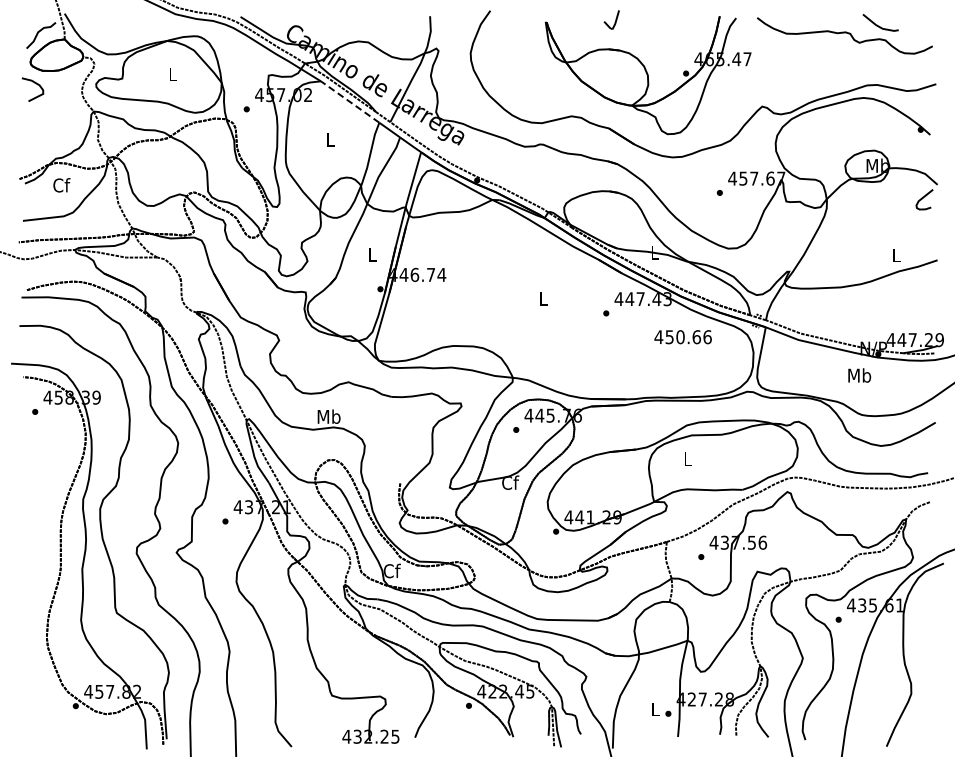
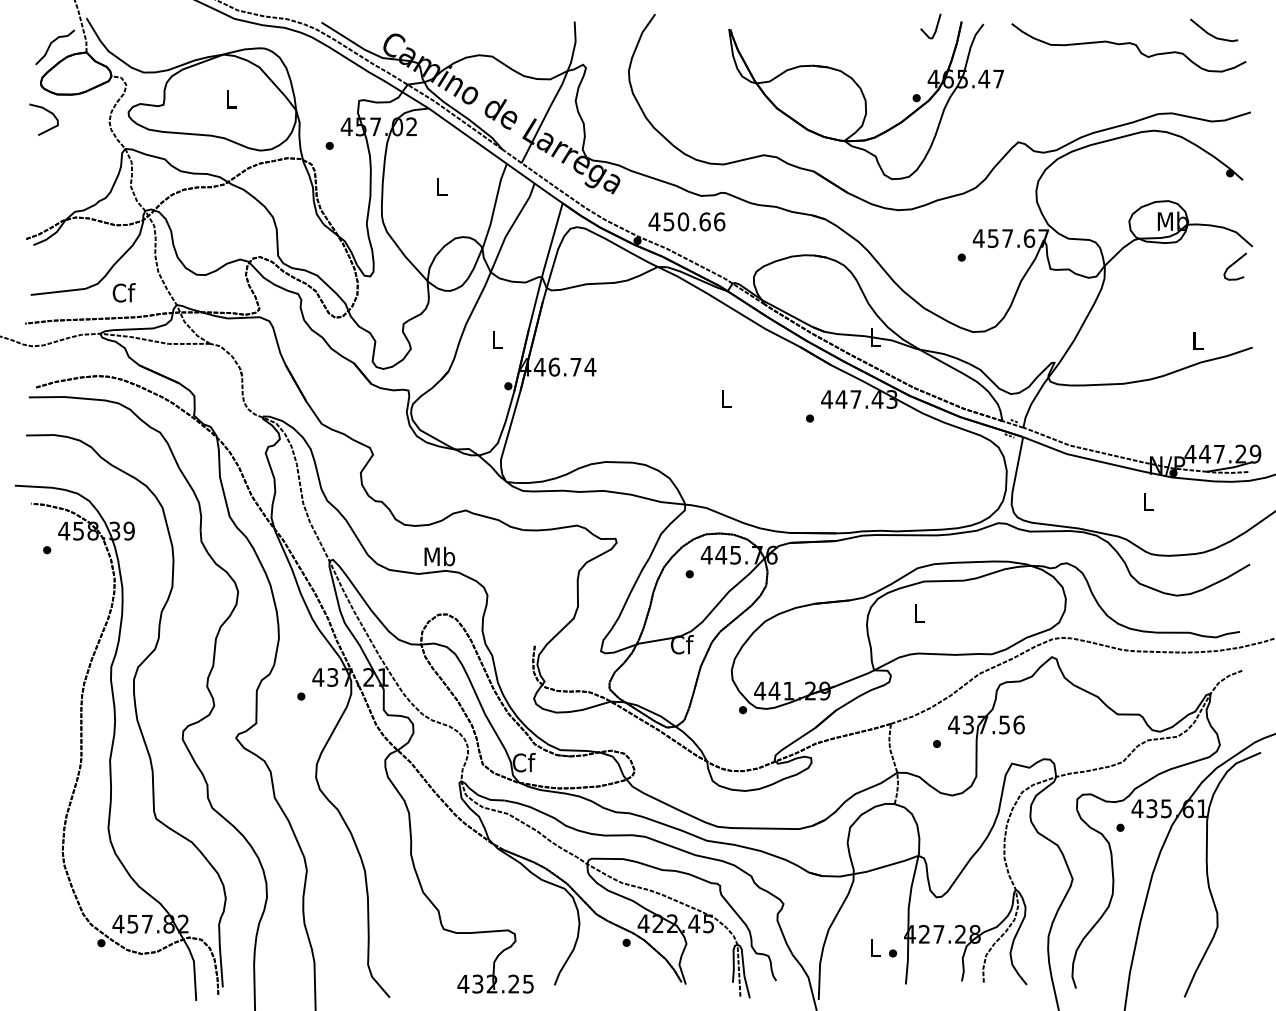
part: (611, 19) -> (930, 25), moved
line: (879, 25) -> (1212, 33), moved
line: (350, 102) -> (468, 136), dashed -> solid
text: (61, 185) -> (123, 293), moved
text: (682, 337) -> (686, 222), moved
text: (859, 375) -> (1148, 501), Mb -> L

